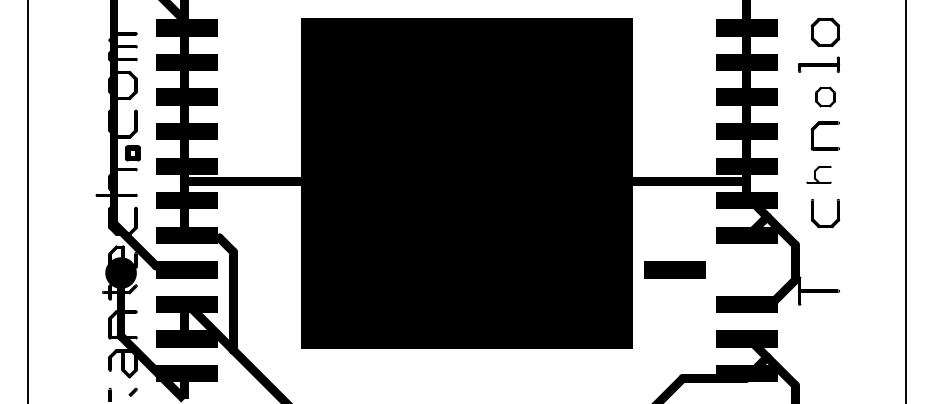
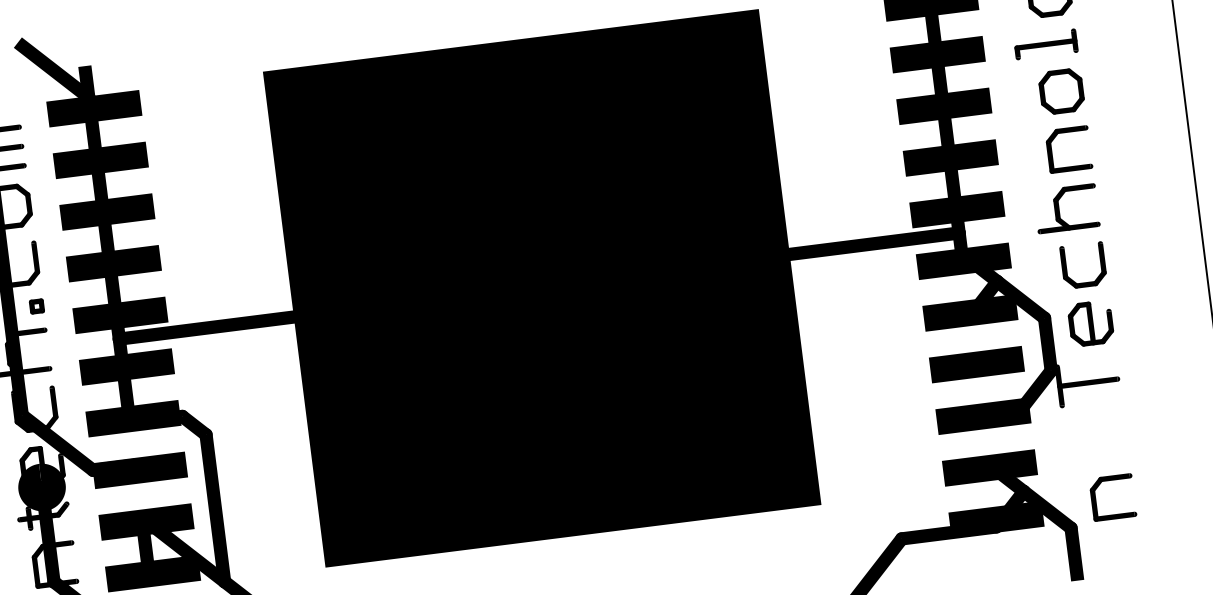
part: (825, 96) -> (1061, 90), size x1.43
part: (132, 153) -> (36, 306), size x0.62
part: (818, 174) -> (1065, 208), size x1.67
part: (825, 251) -> (1090, 322), added
part: (674, 269) -> (976, 364), moved
part: (824, 357) -> (1109, 480), added

